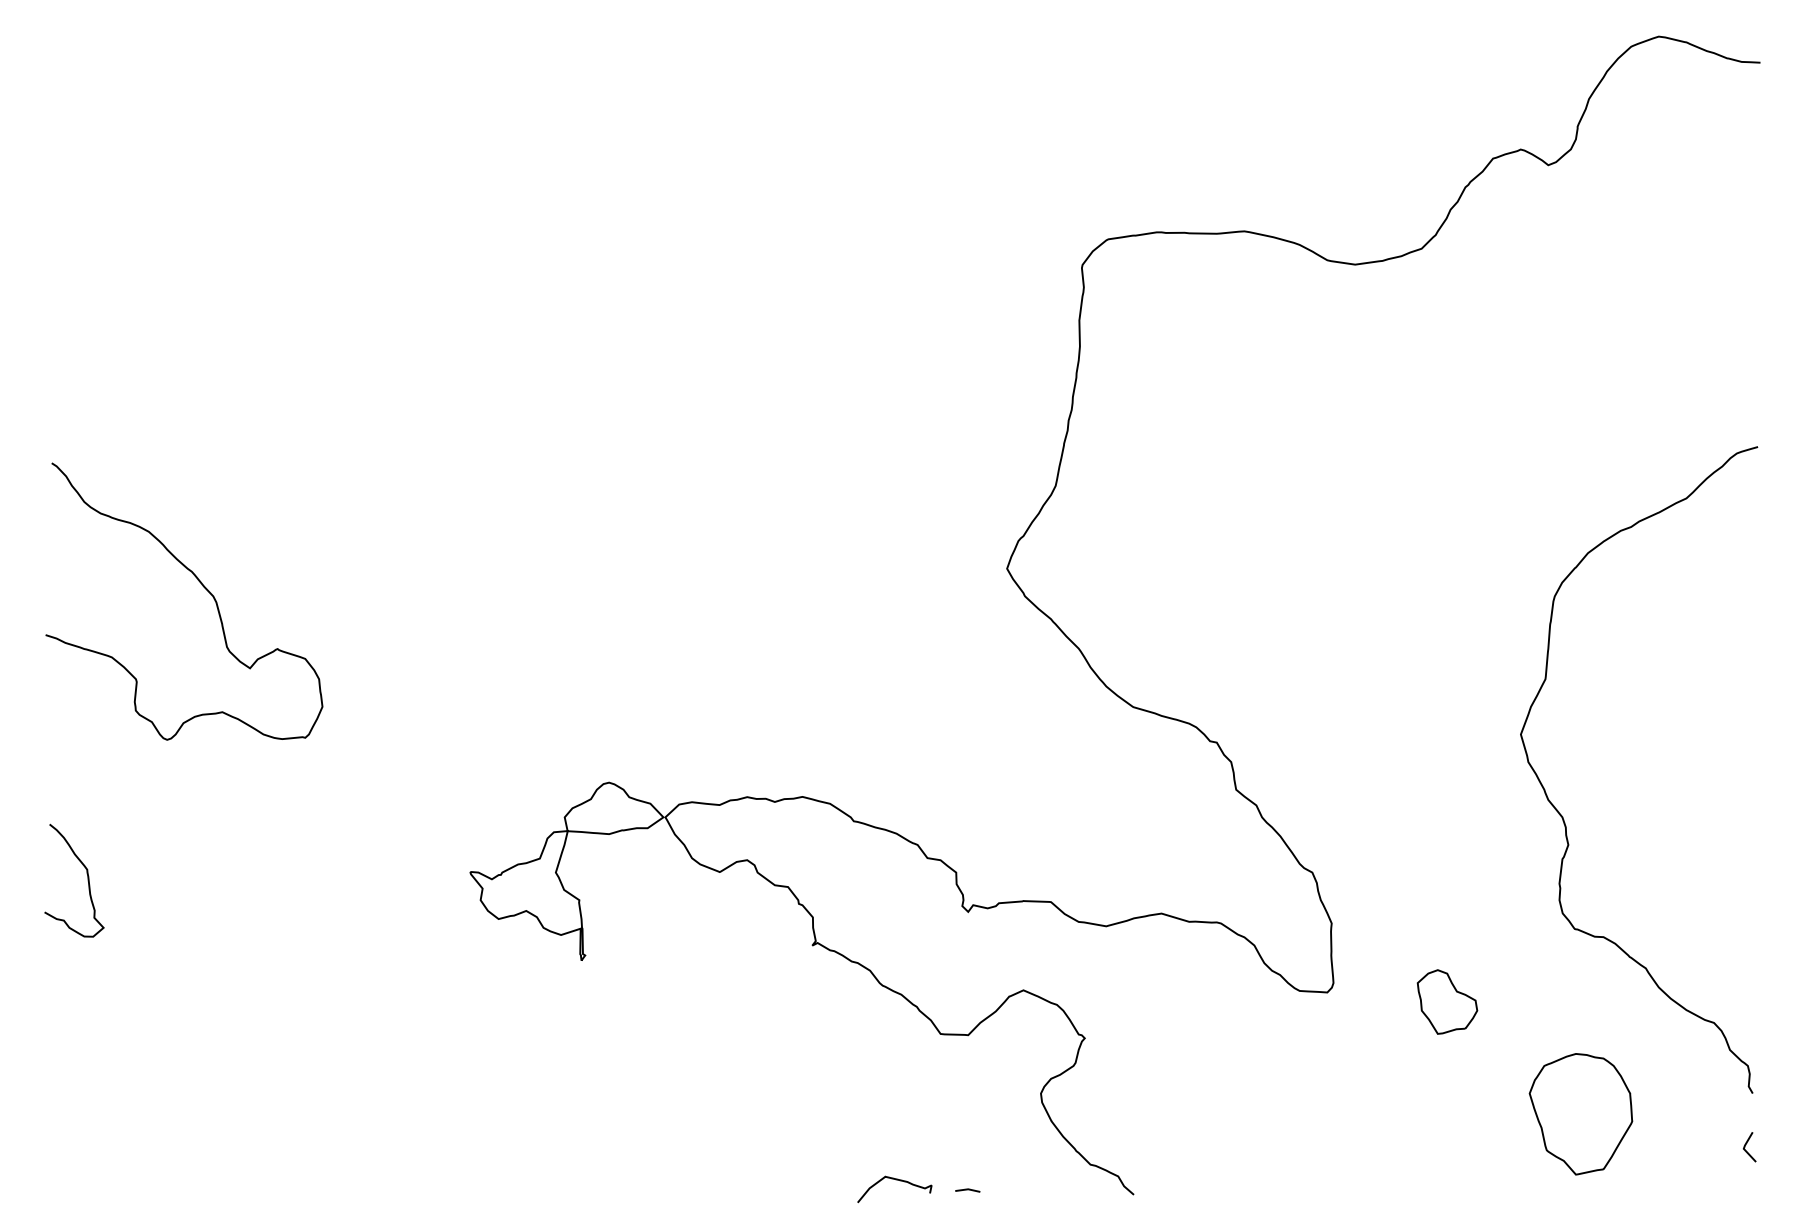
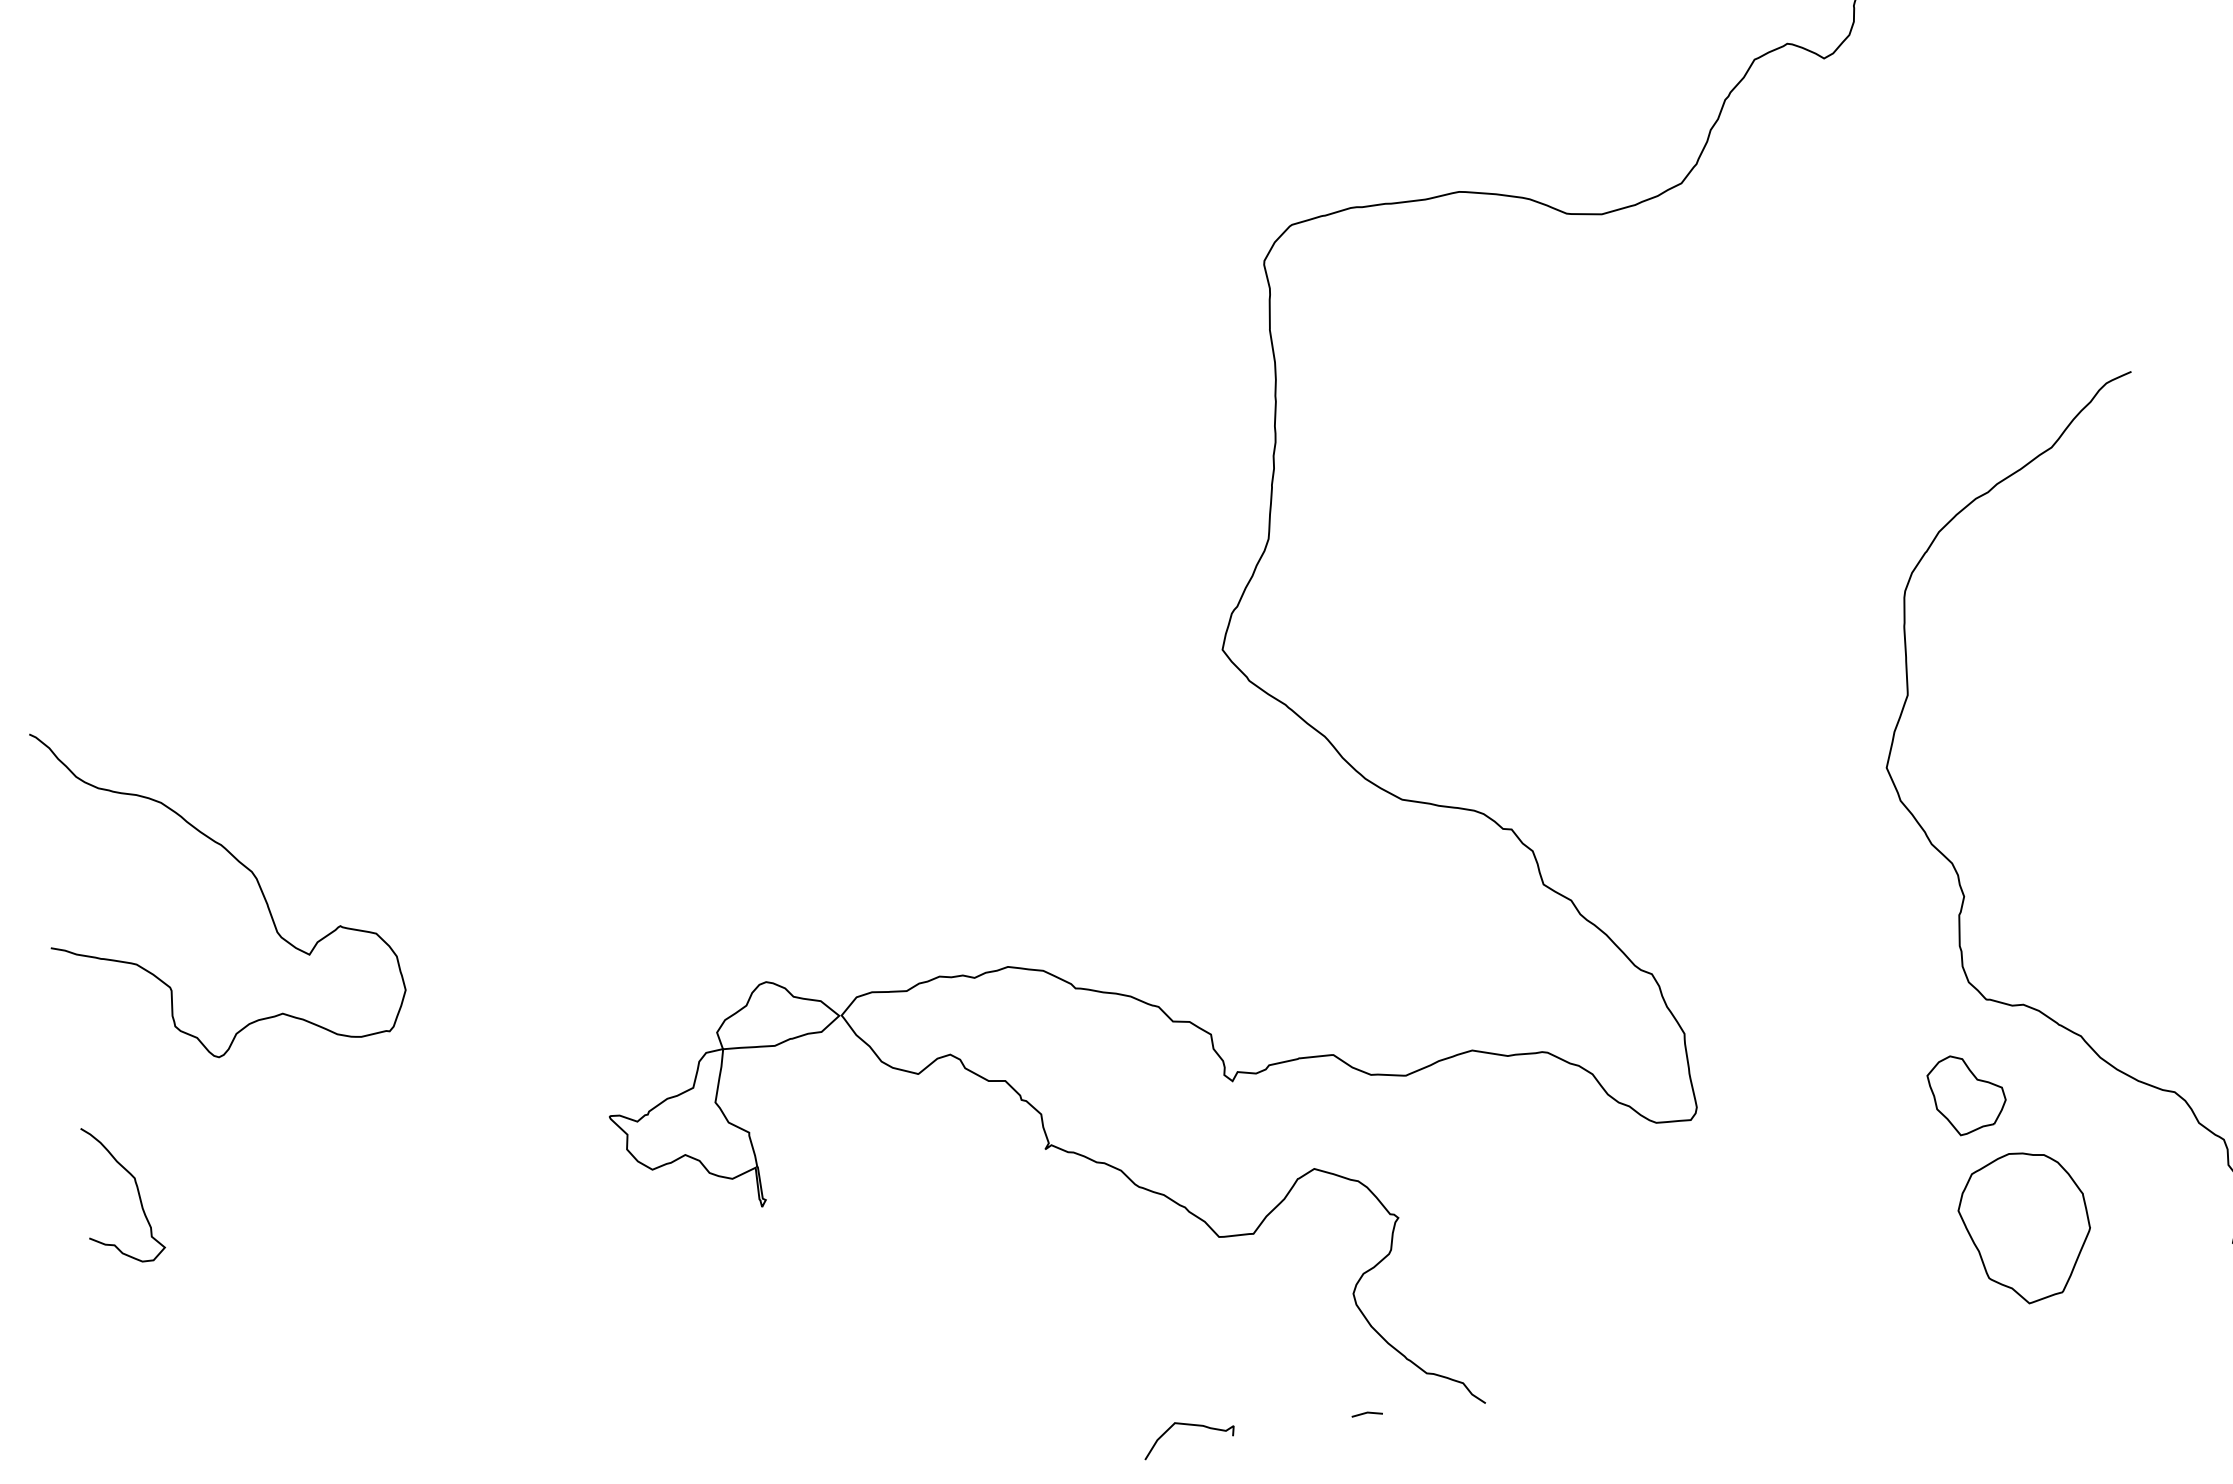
curve: (202, 586) -> (236, 861), moved
part: (1447, 1001) -> (1967, 1093), moved
line: (967, 1190) -> (1366, 1414), moved

